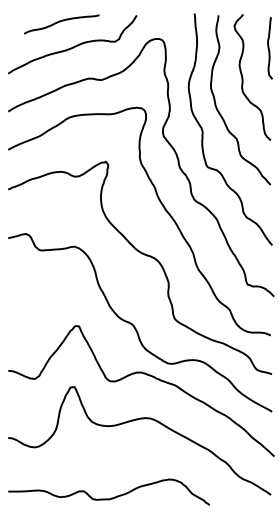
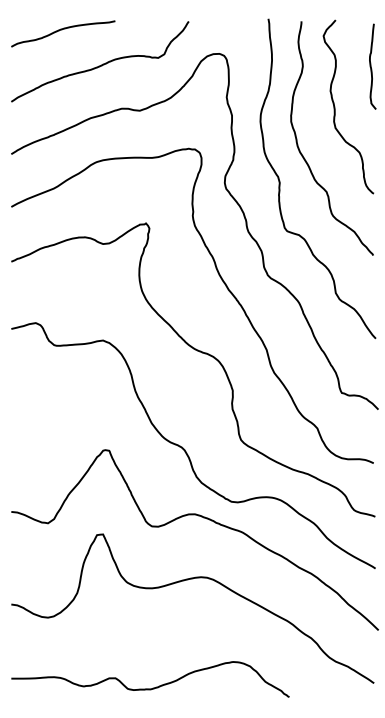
curve: (61, 22) -> (62, 30), moved

